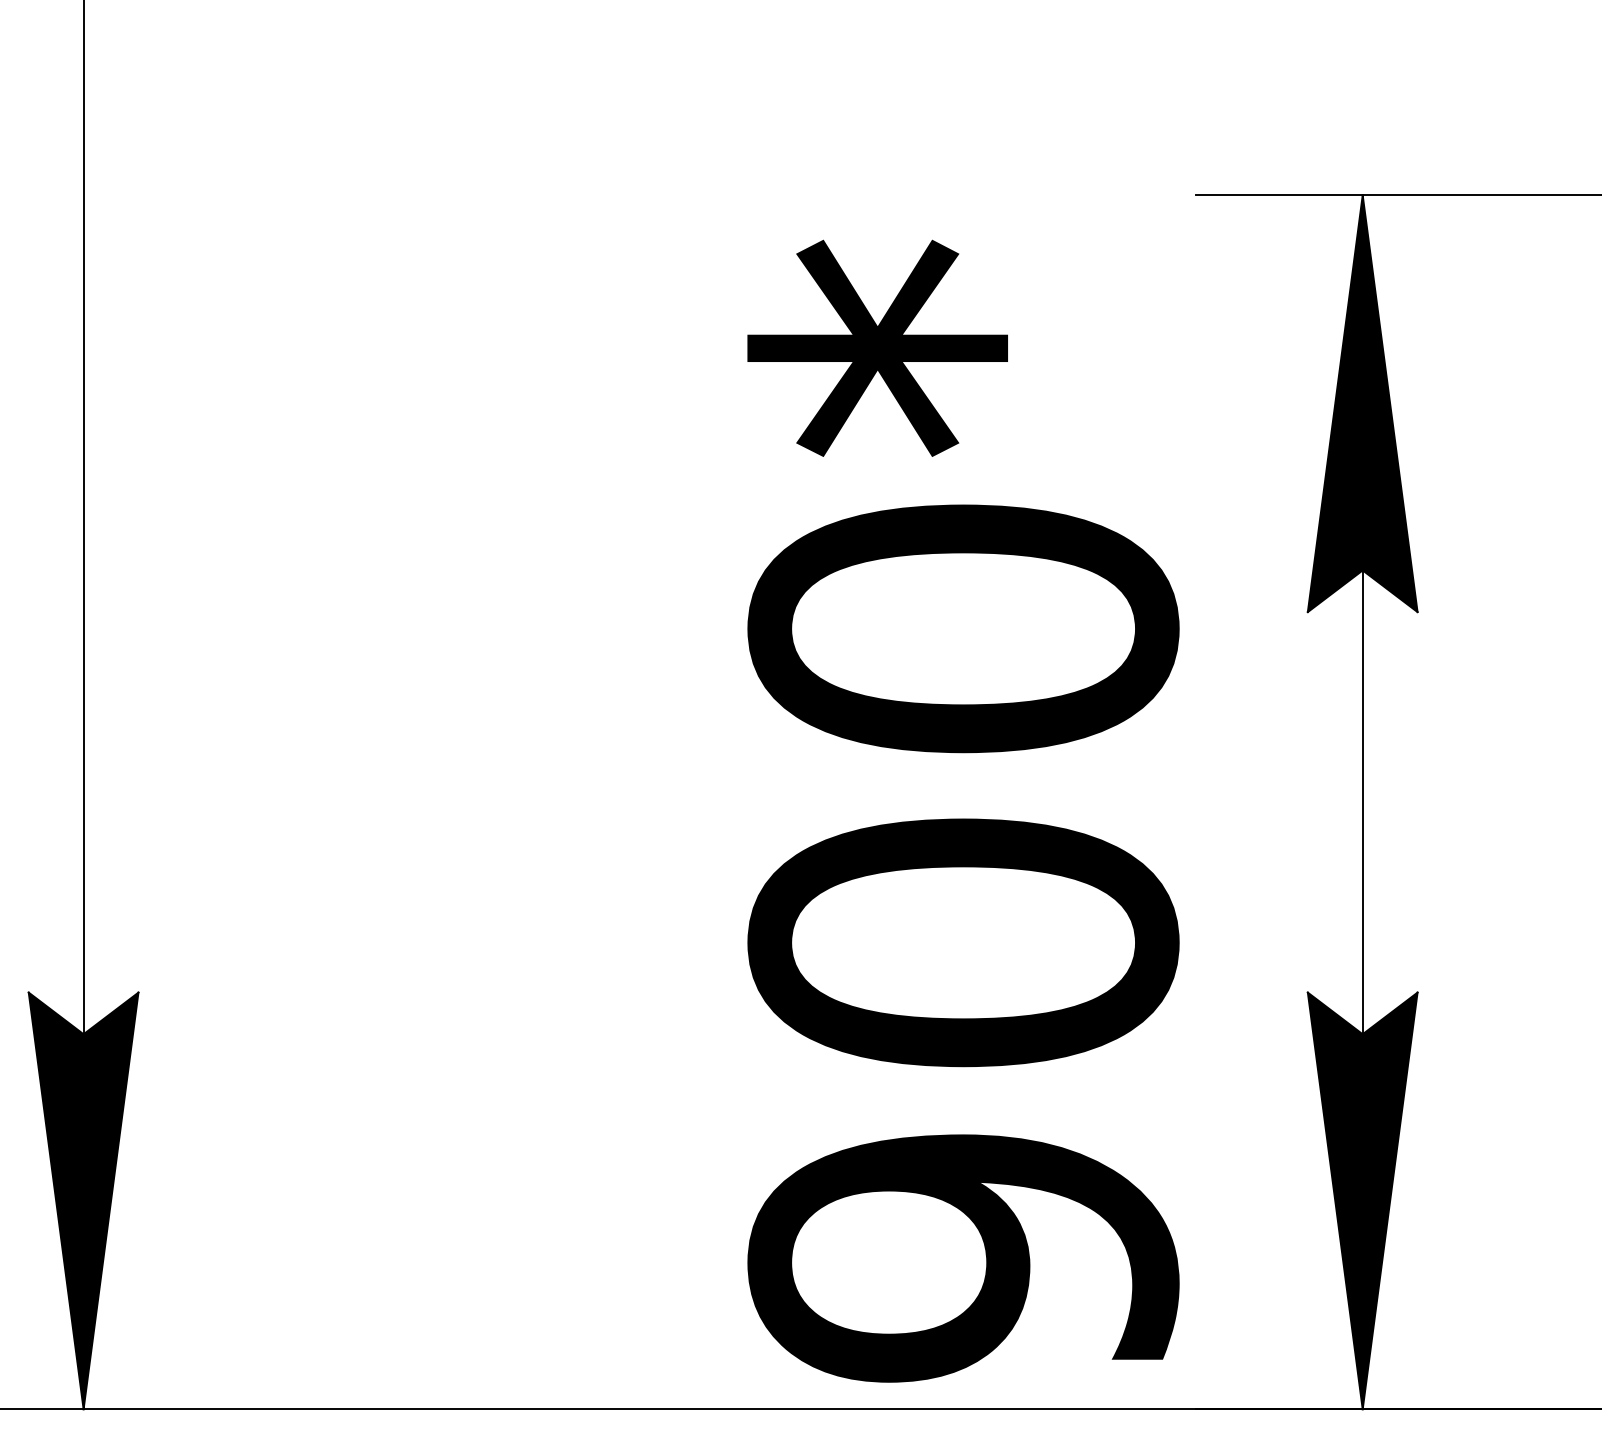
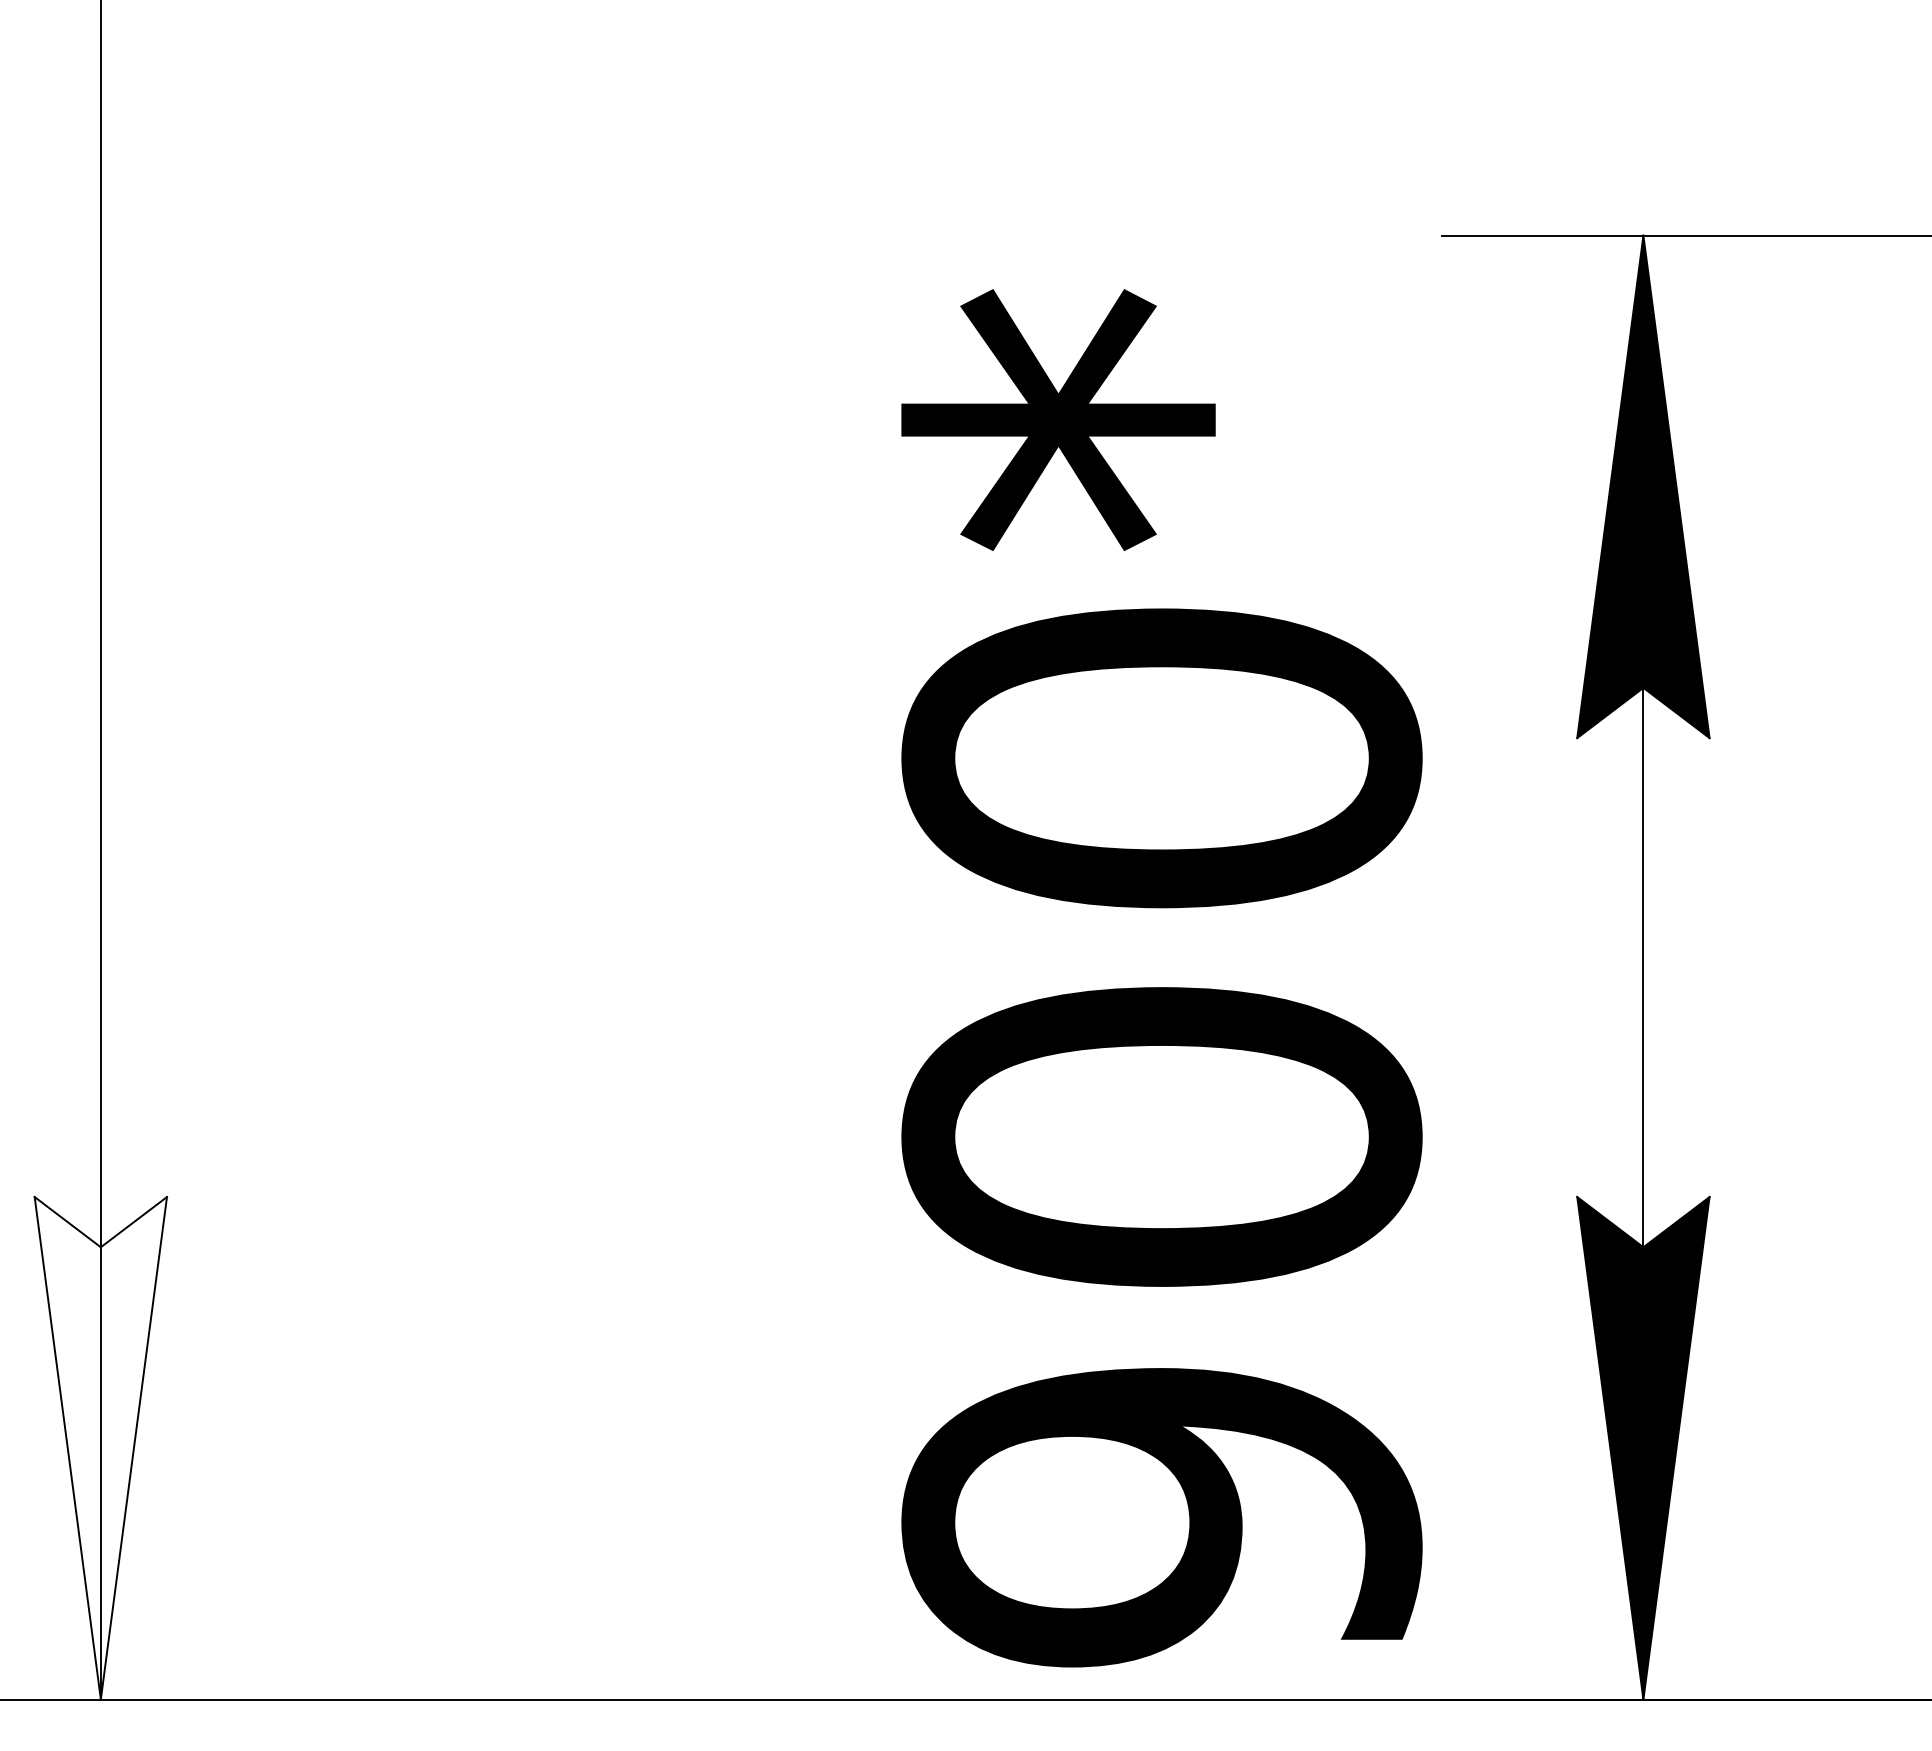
fill: (83, 1201) -> (100, 1448), removed

